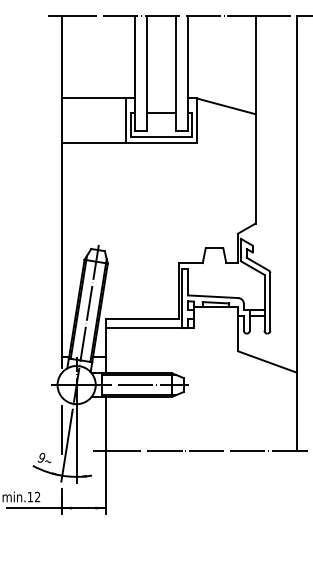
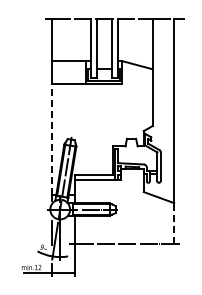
line: (61, 249) -> (52, 139), solid -> dashed
line: (297, 410) -> (174, 222), solid -> dashed

